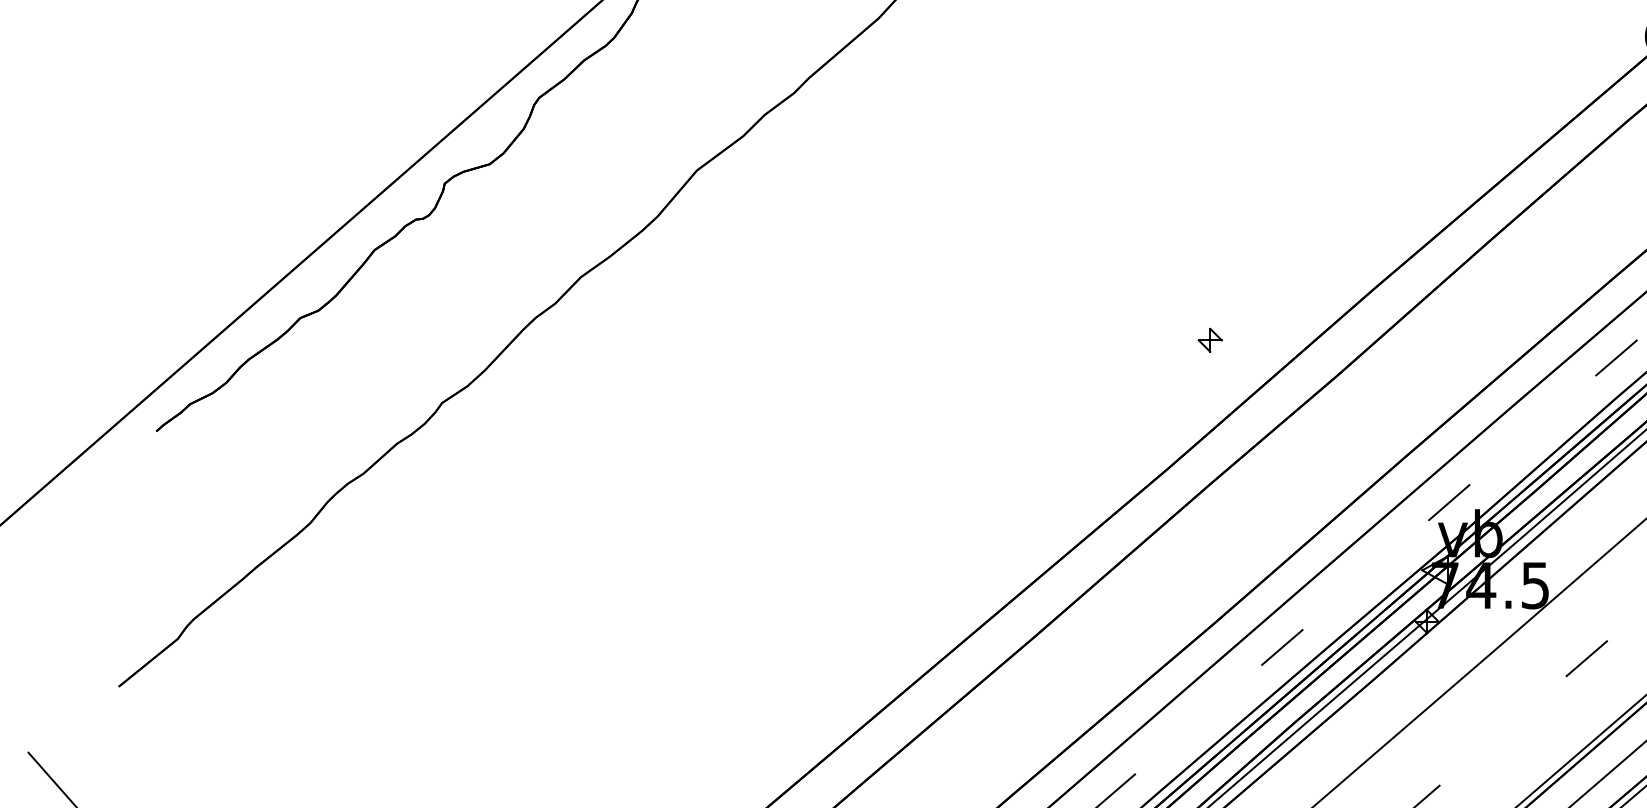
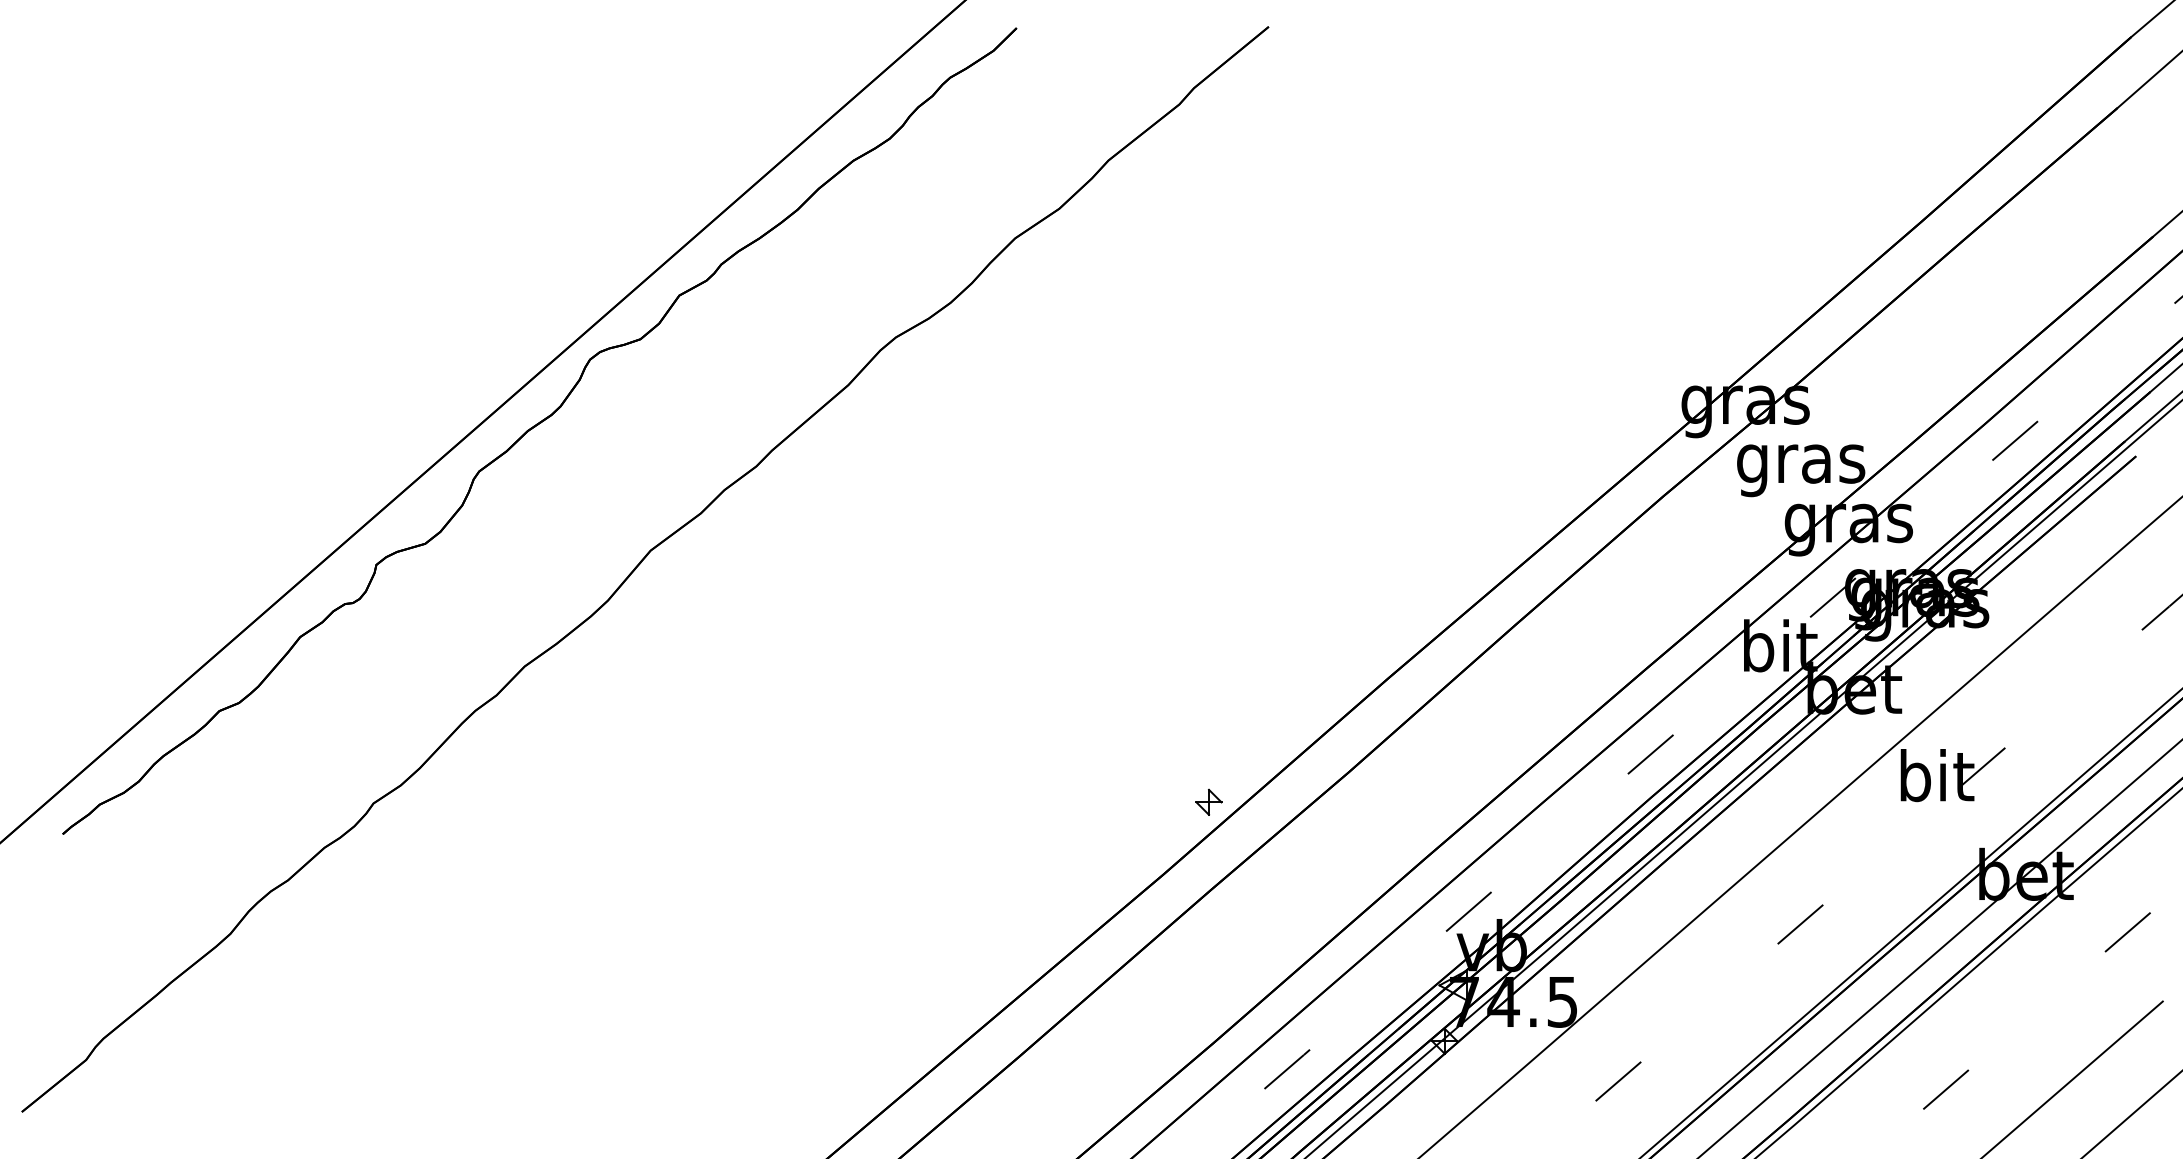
part: (1209, 339) -> (1208, 801), moved

